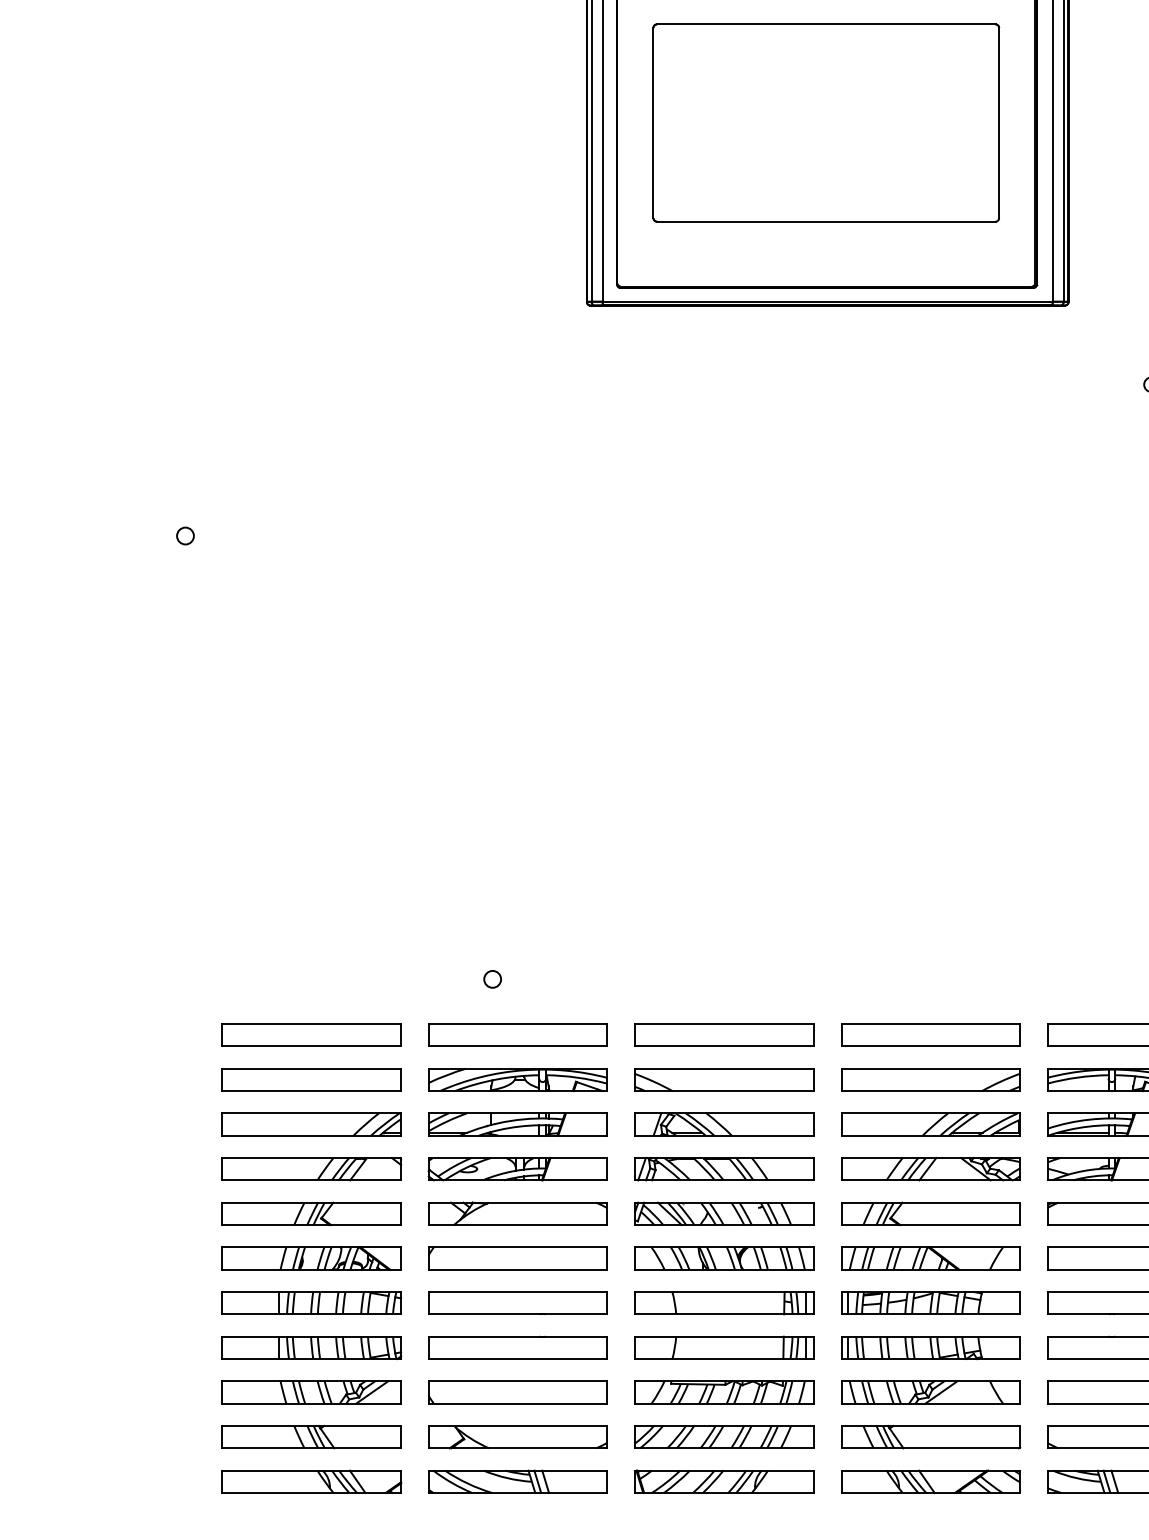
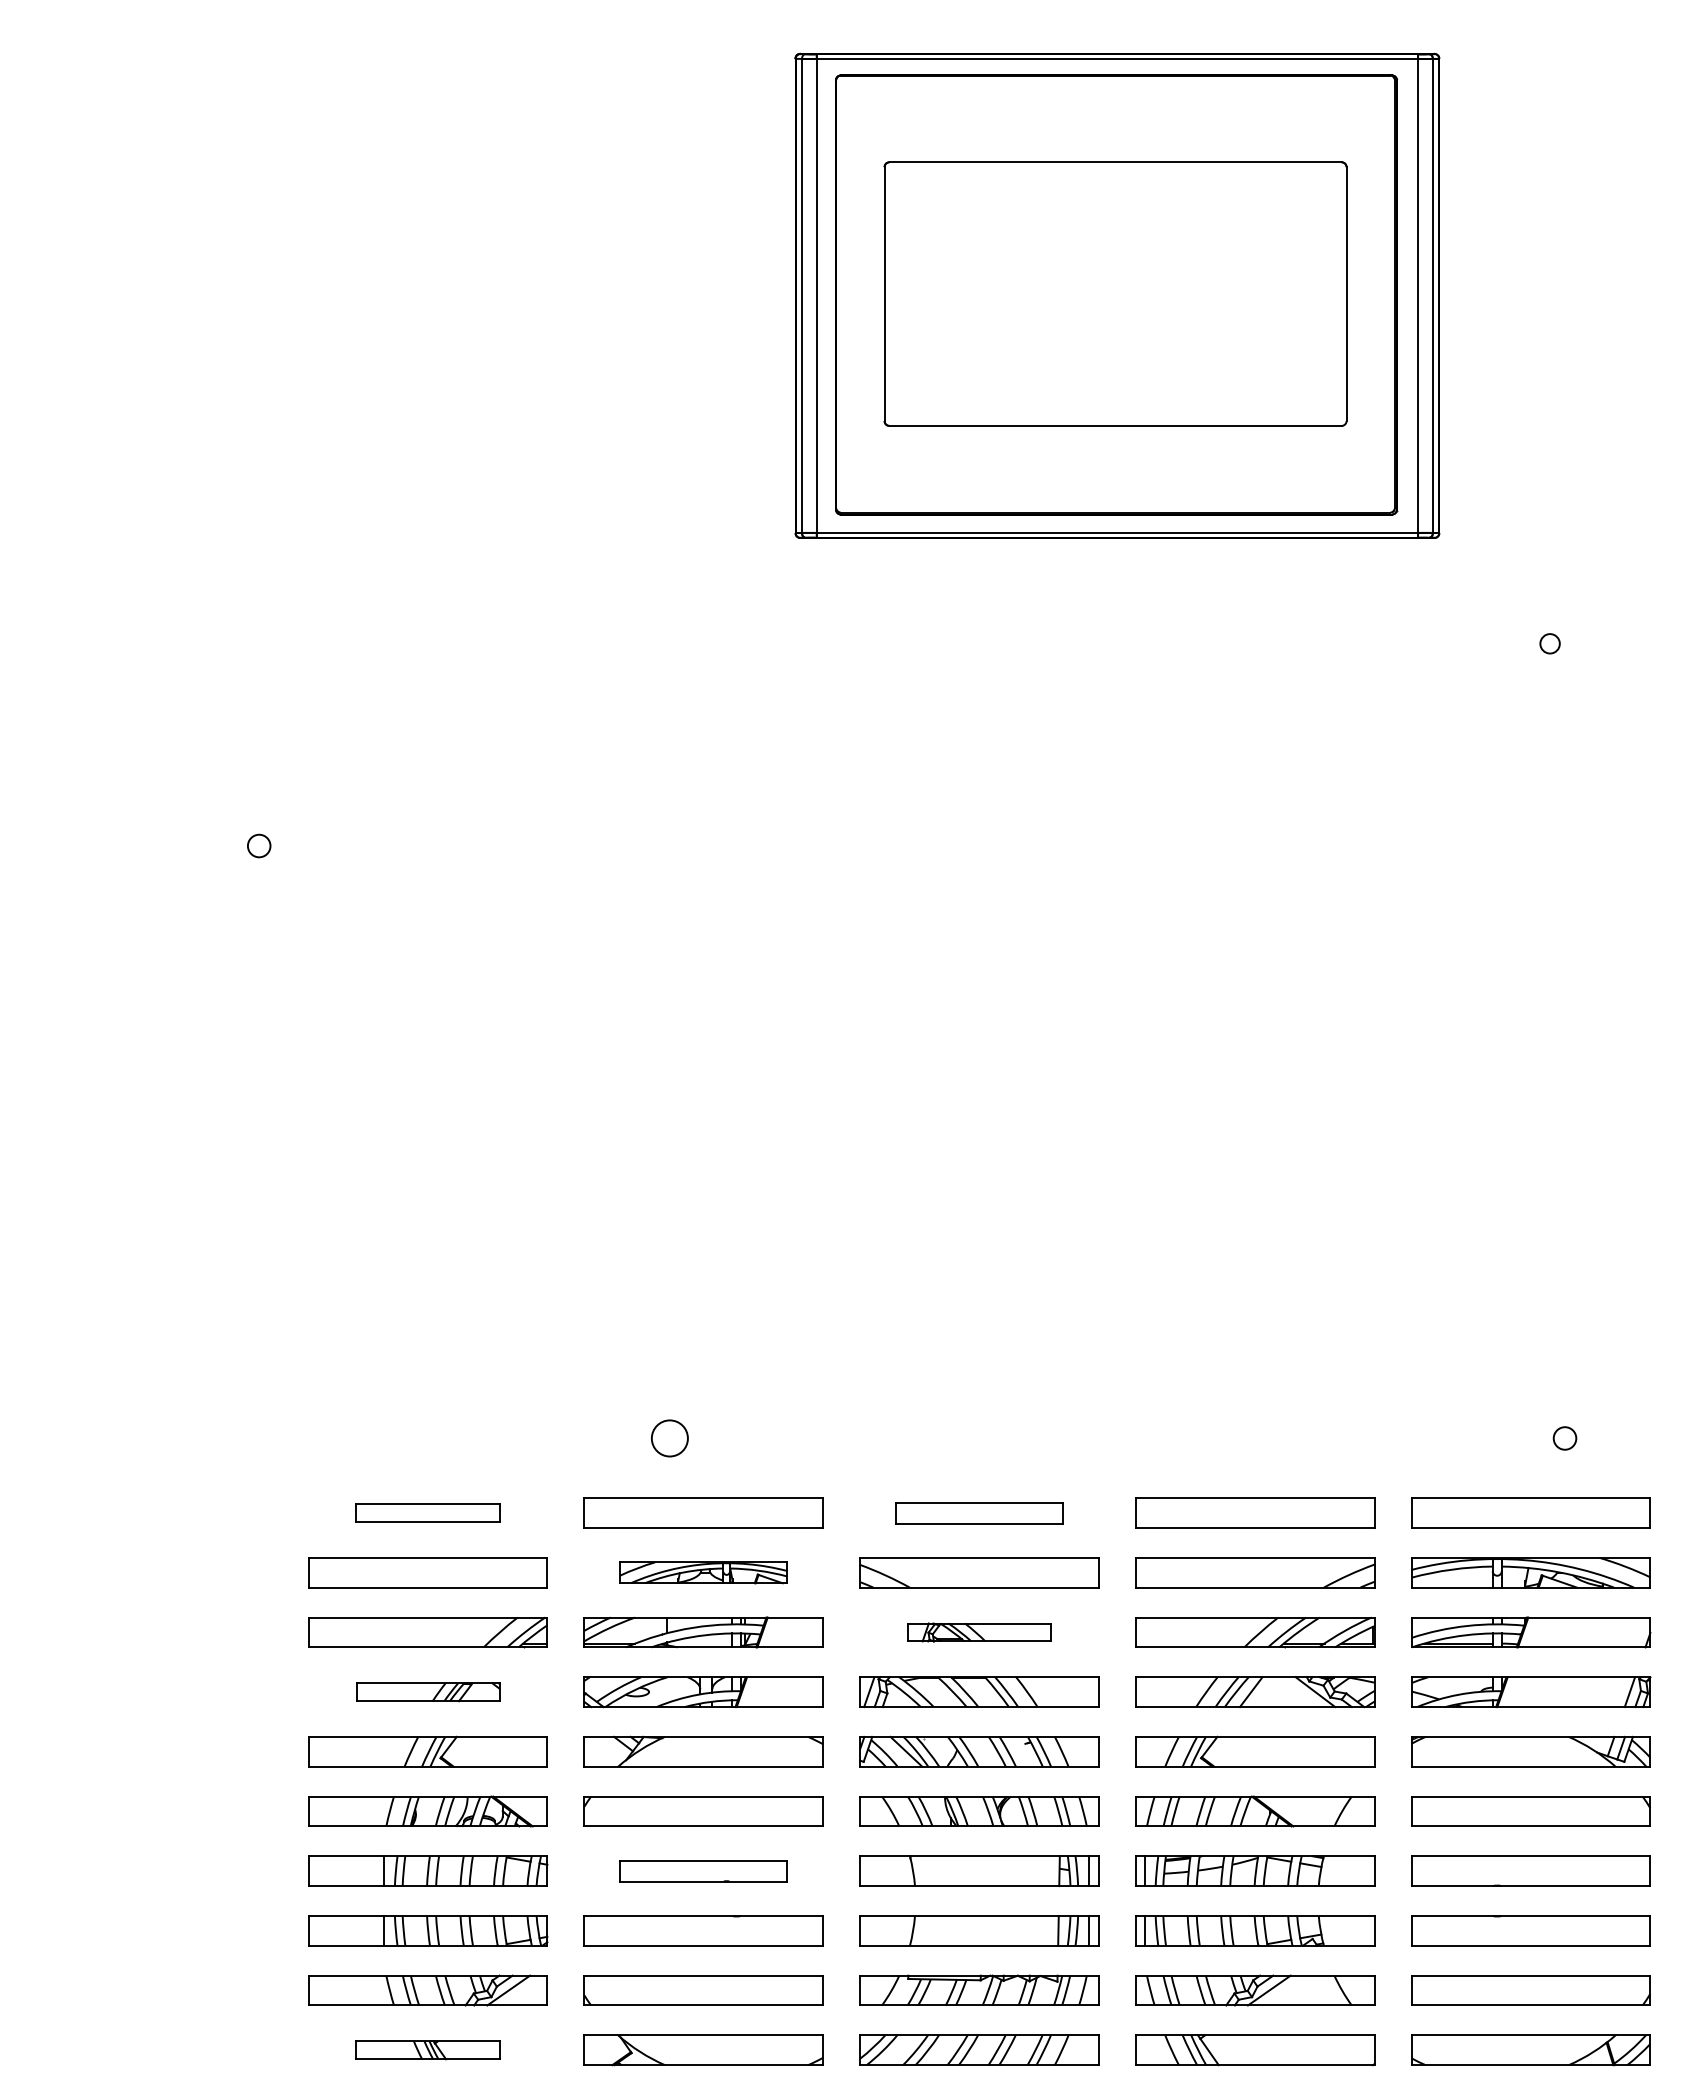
circle: (492, 979) -> (669, 1438), size x1.6
part: (311, 1034) -> (427, 1512), size x0.6
part: (724, 1034) -> (979, 1512), size x0.7
part: (517, 1079) -> (703, 1572), size x0.7
part: (724, 1124) -> (979, 1632), size x0.6
part: (312, 1169) -> (428, 1692), size x0.6
part: (517, 1302) -> (703, 1870), size x0.7
part: (311, 1437) -> (427, 2050), size x0.6

